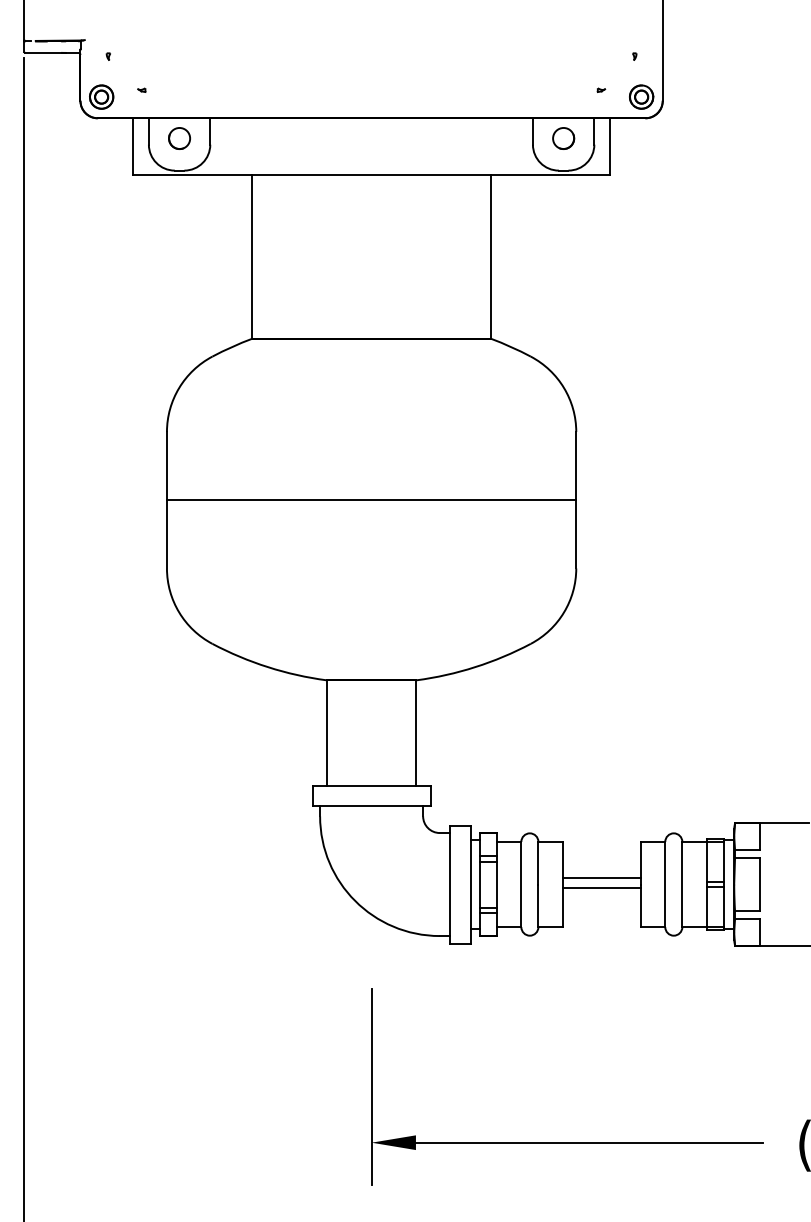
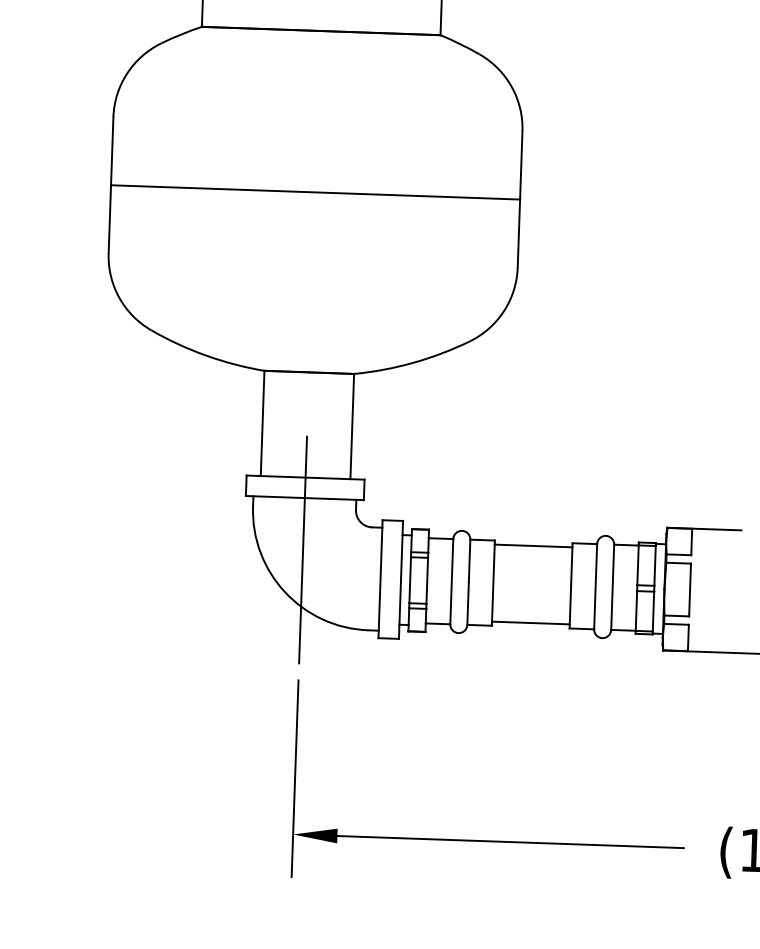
line: (371, 857) -> (302, 549), added
line: (601, 877) -> (533, 545), moved
line: (601, 888) -> (530, 623), moved

